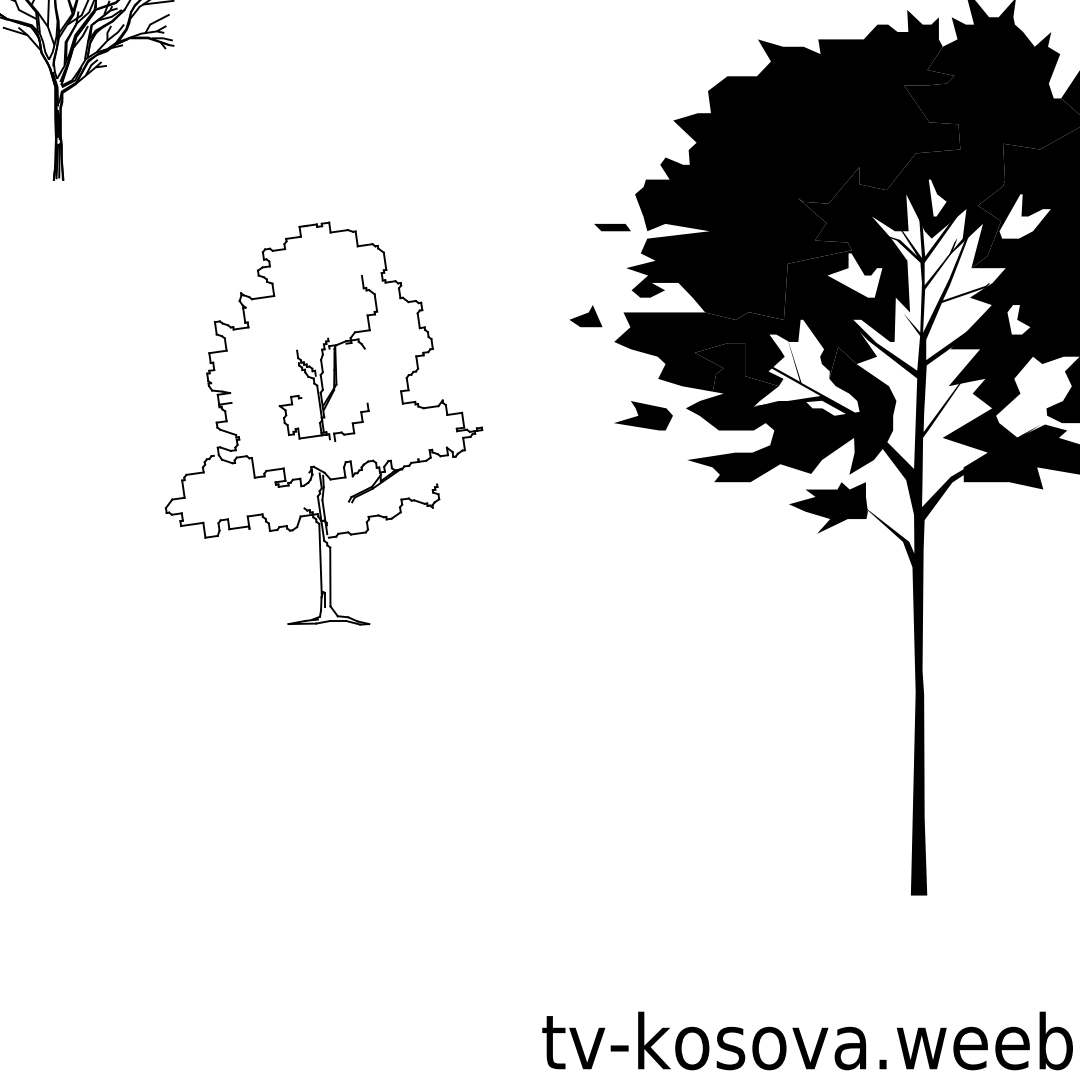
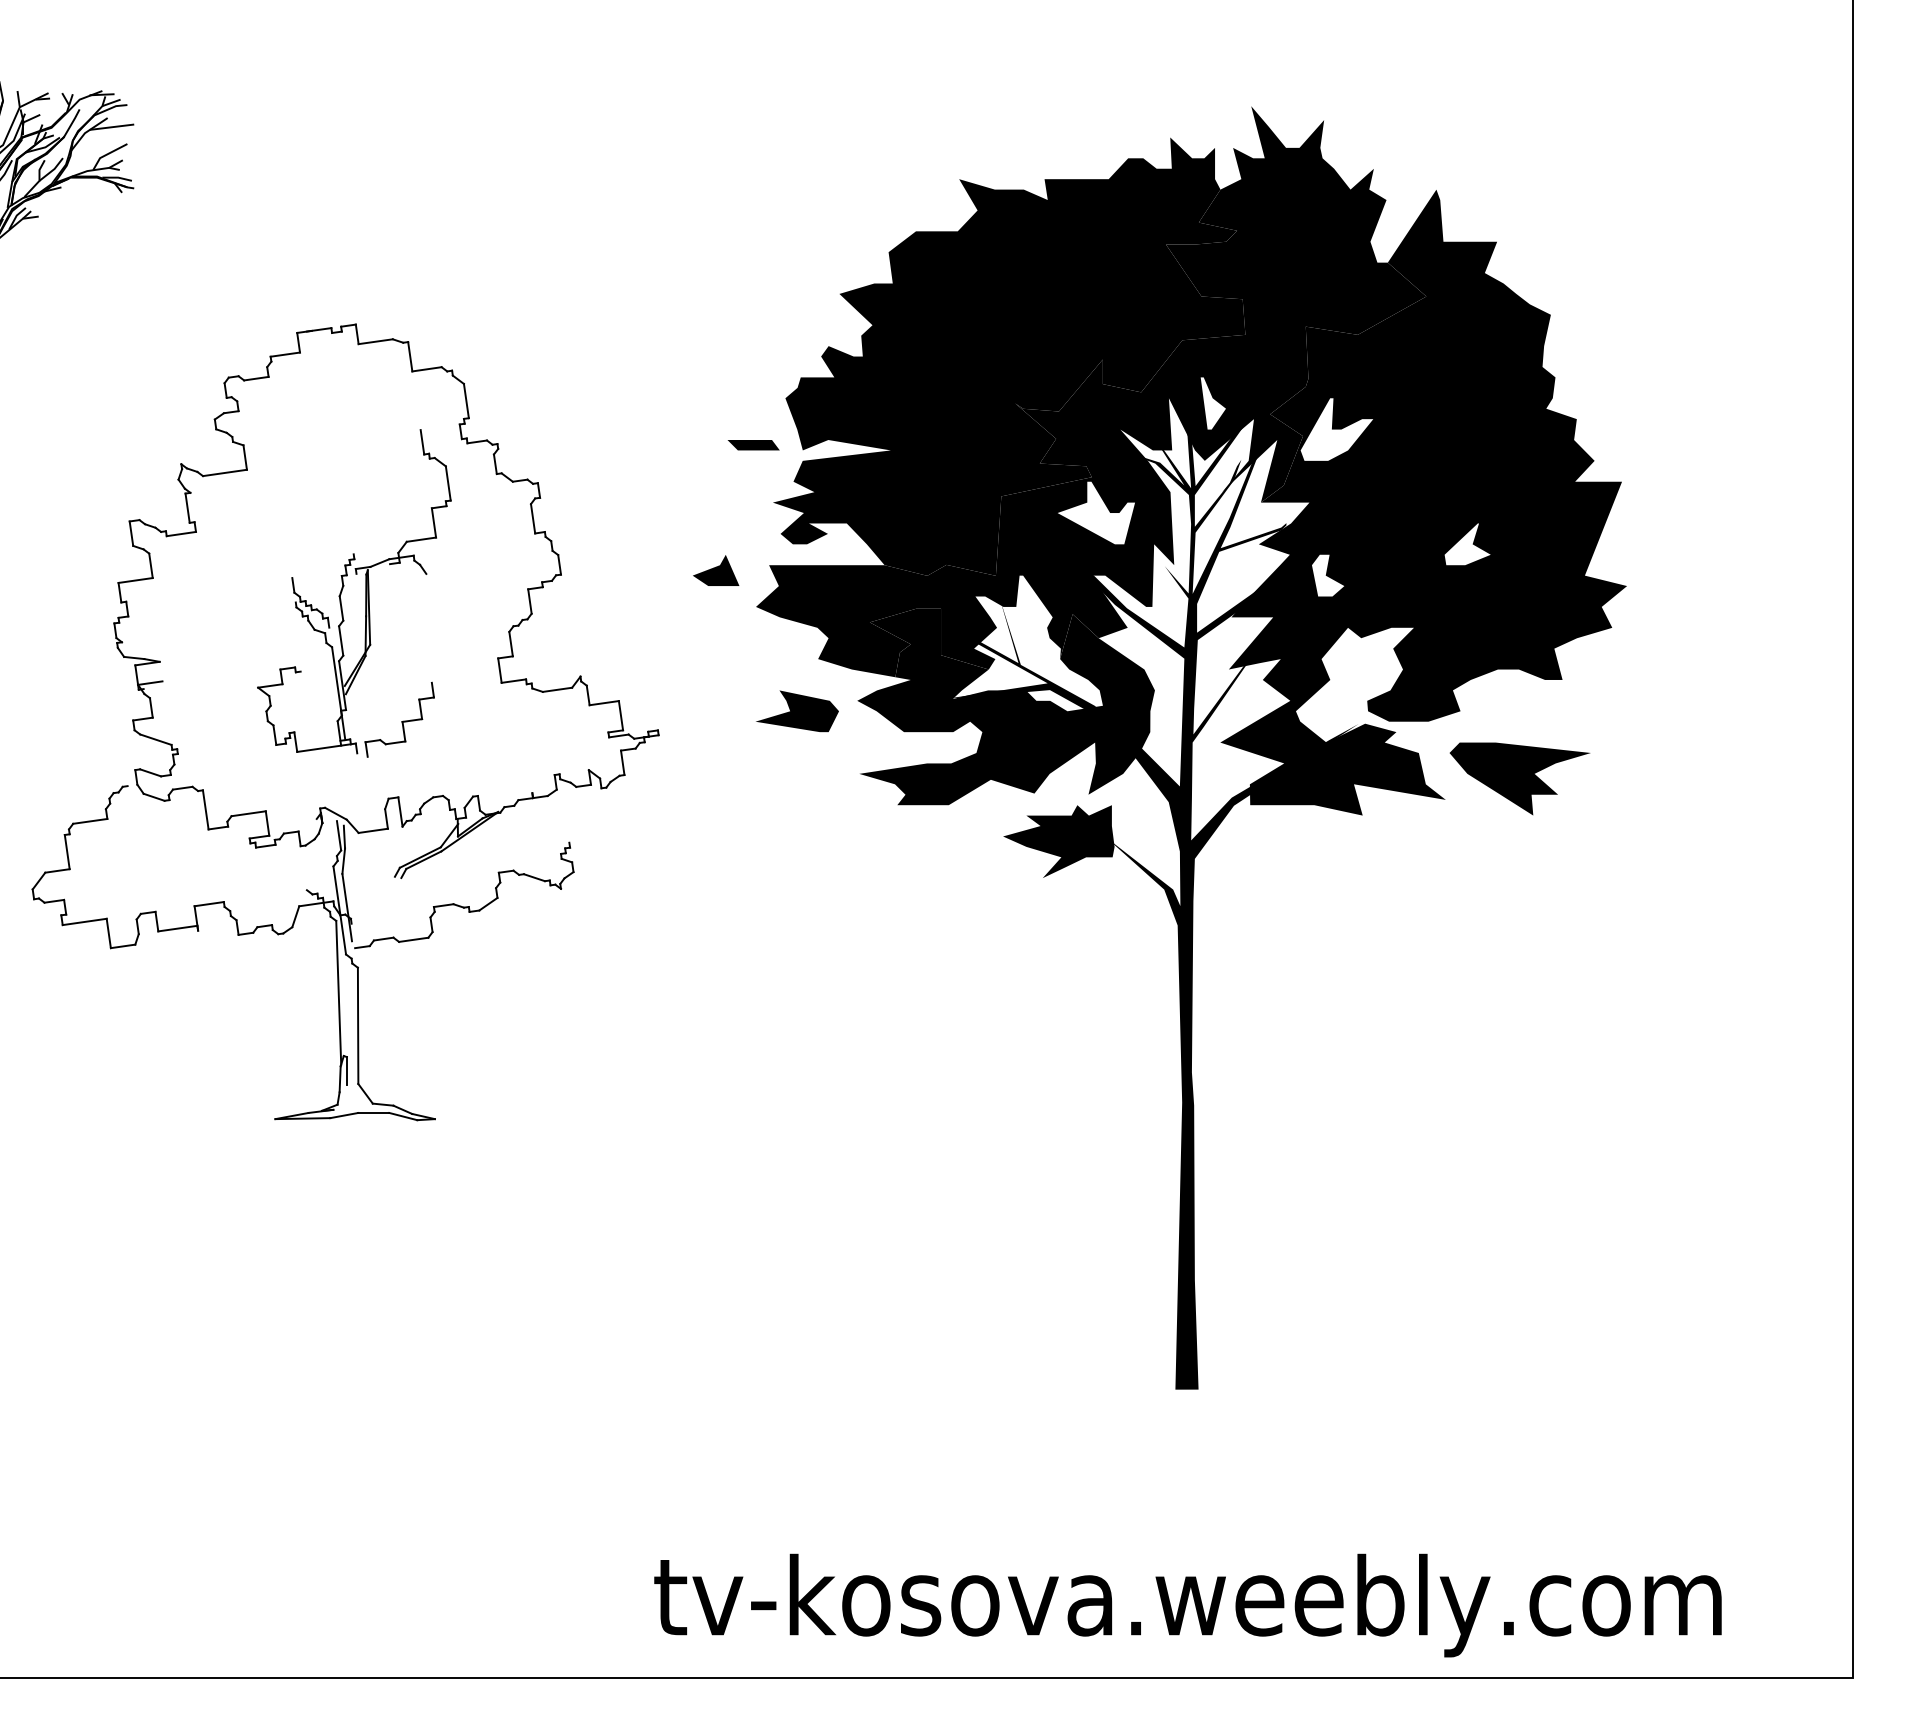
part: (323, 423) -> (345, 722), size x1.4

